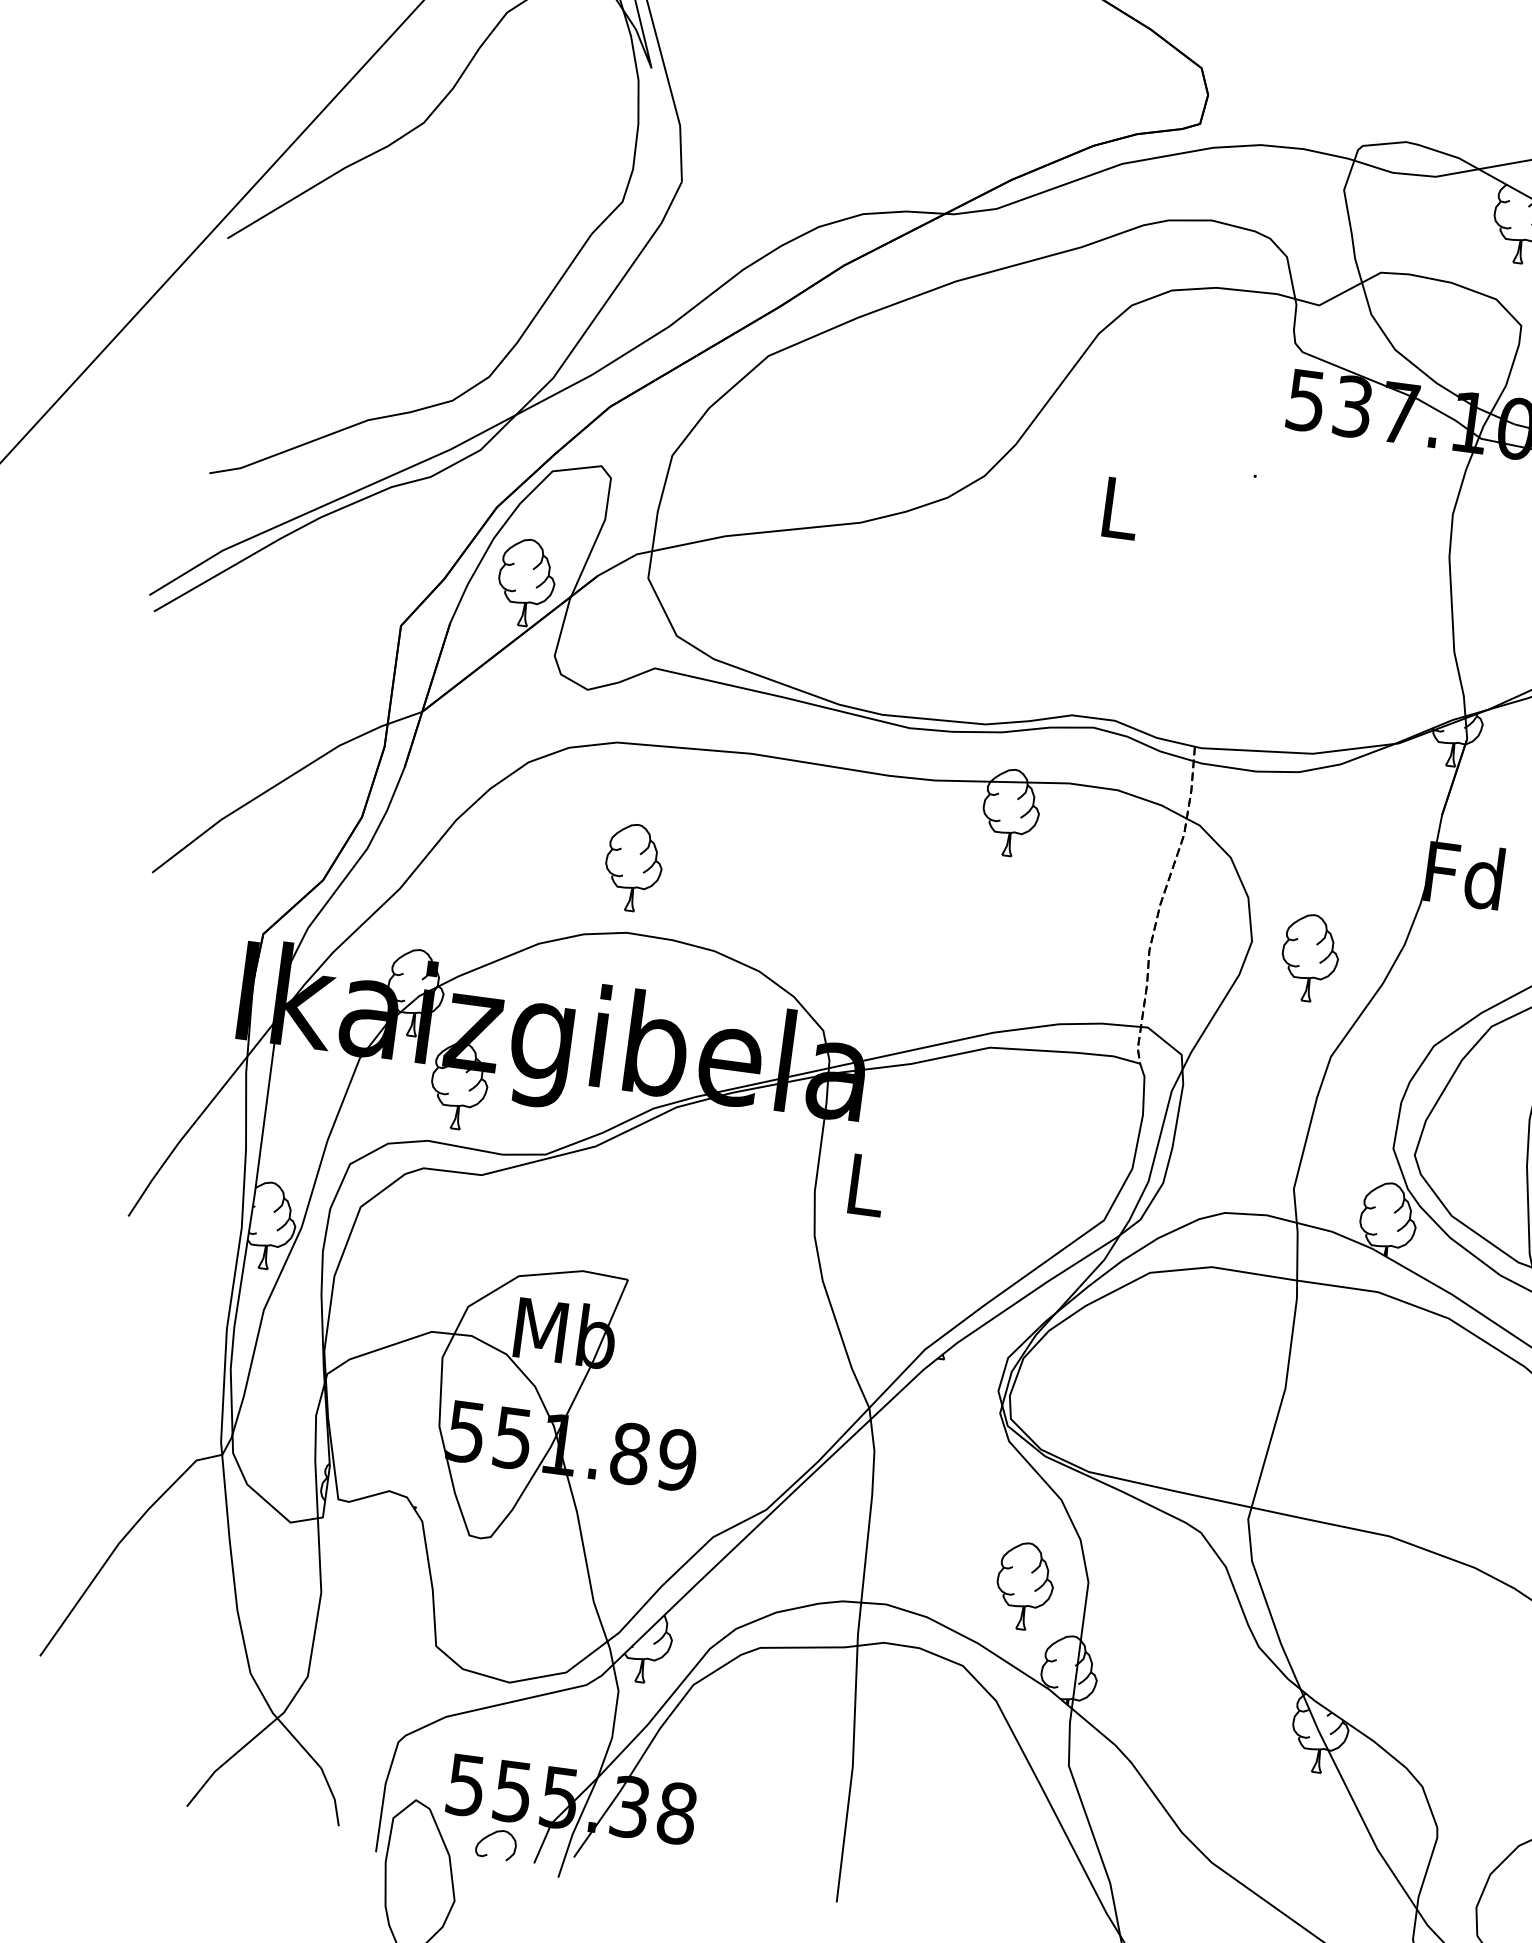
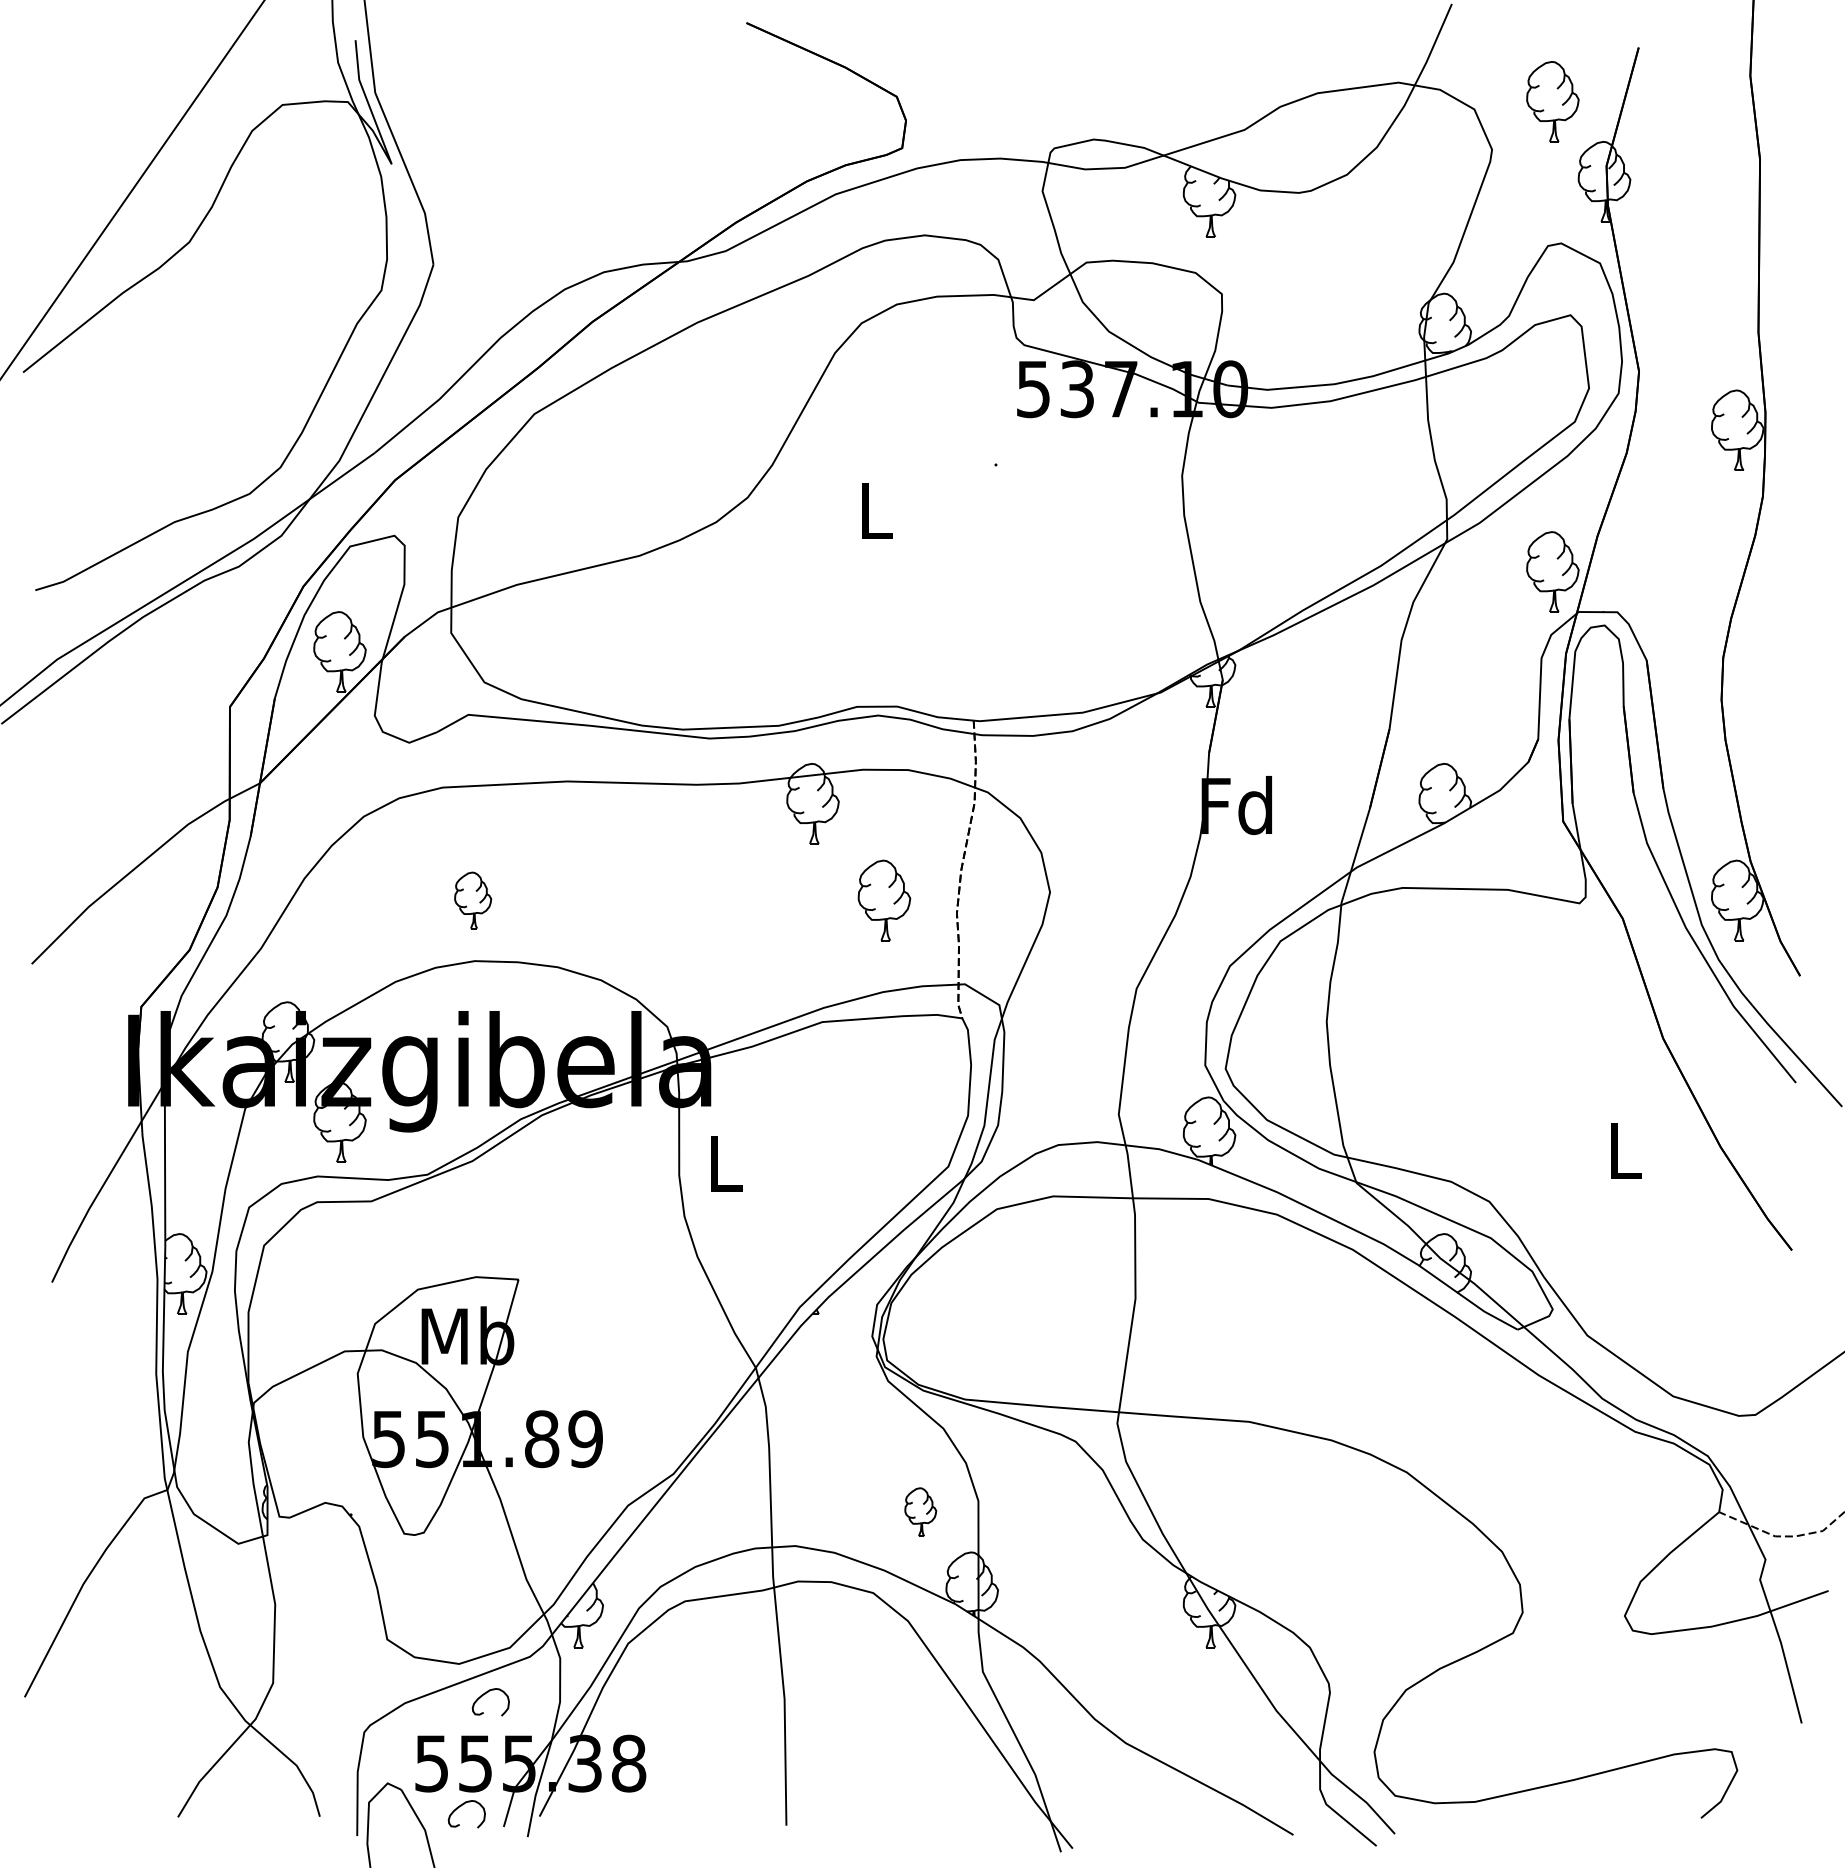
part: (632, 867) -> (472, 900), size x0.7
part: (1310, 957) -> (884, 900), moved
part: (1025, 1585) -> (920, 1511), size x0.6
curve: (533, 1719) -> (485, 1694), added

